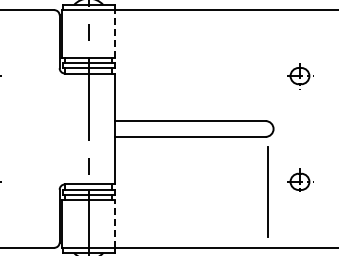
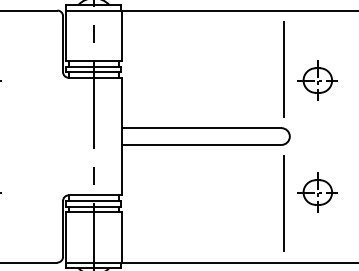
line: (115, 33) -> (122, 35), dashed -> solid
line: (268, 65) -> (284, 69), added
part: (299, 75) -> (317, 79), size x1.43
part: (299, 181) -> (317, 192), size x1.43
line: (115, 224) -> (122, 237), dashed -> solid

